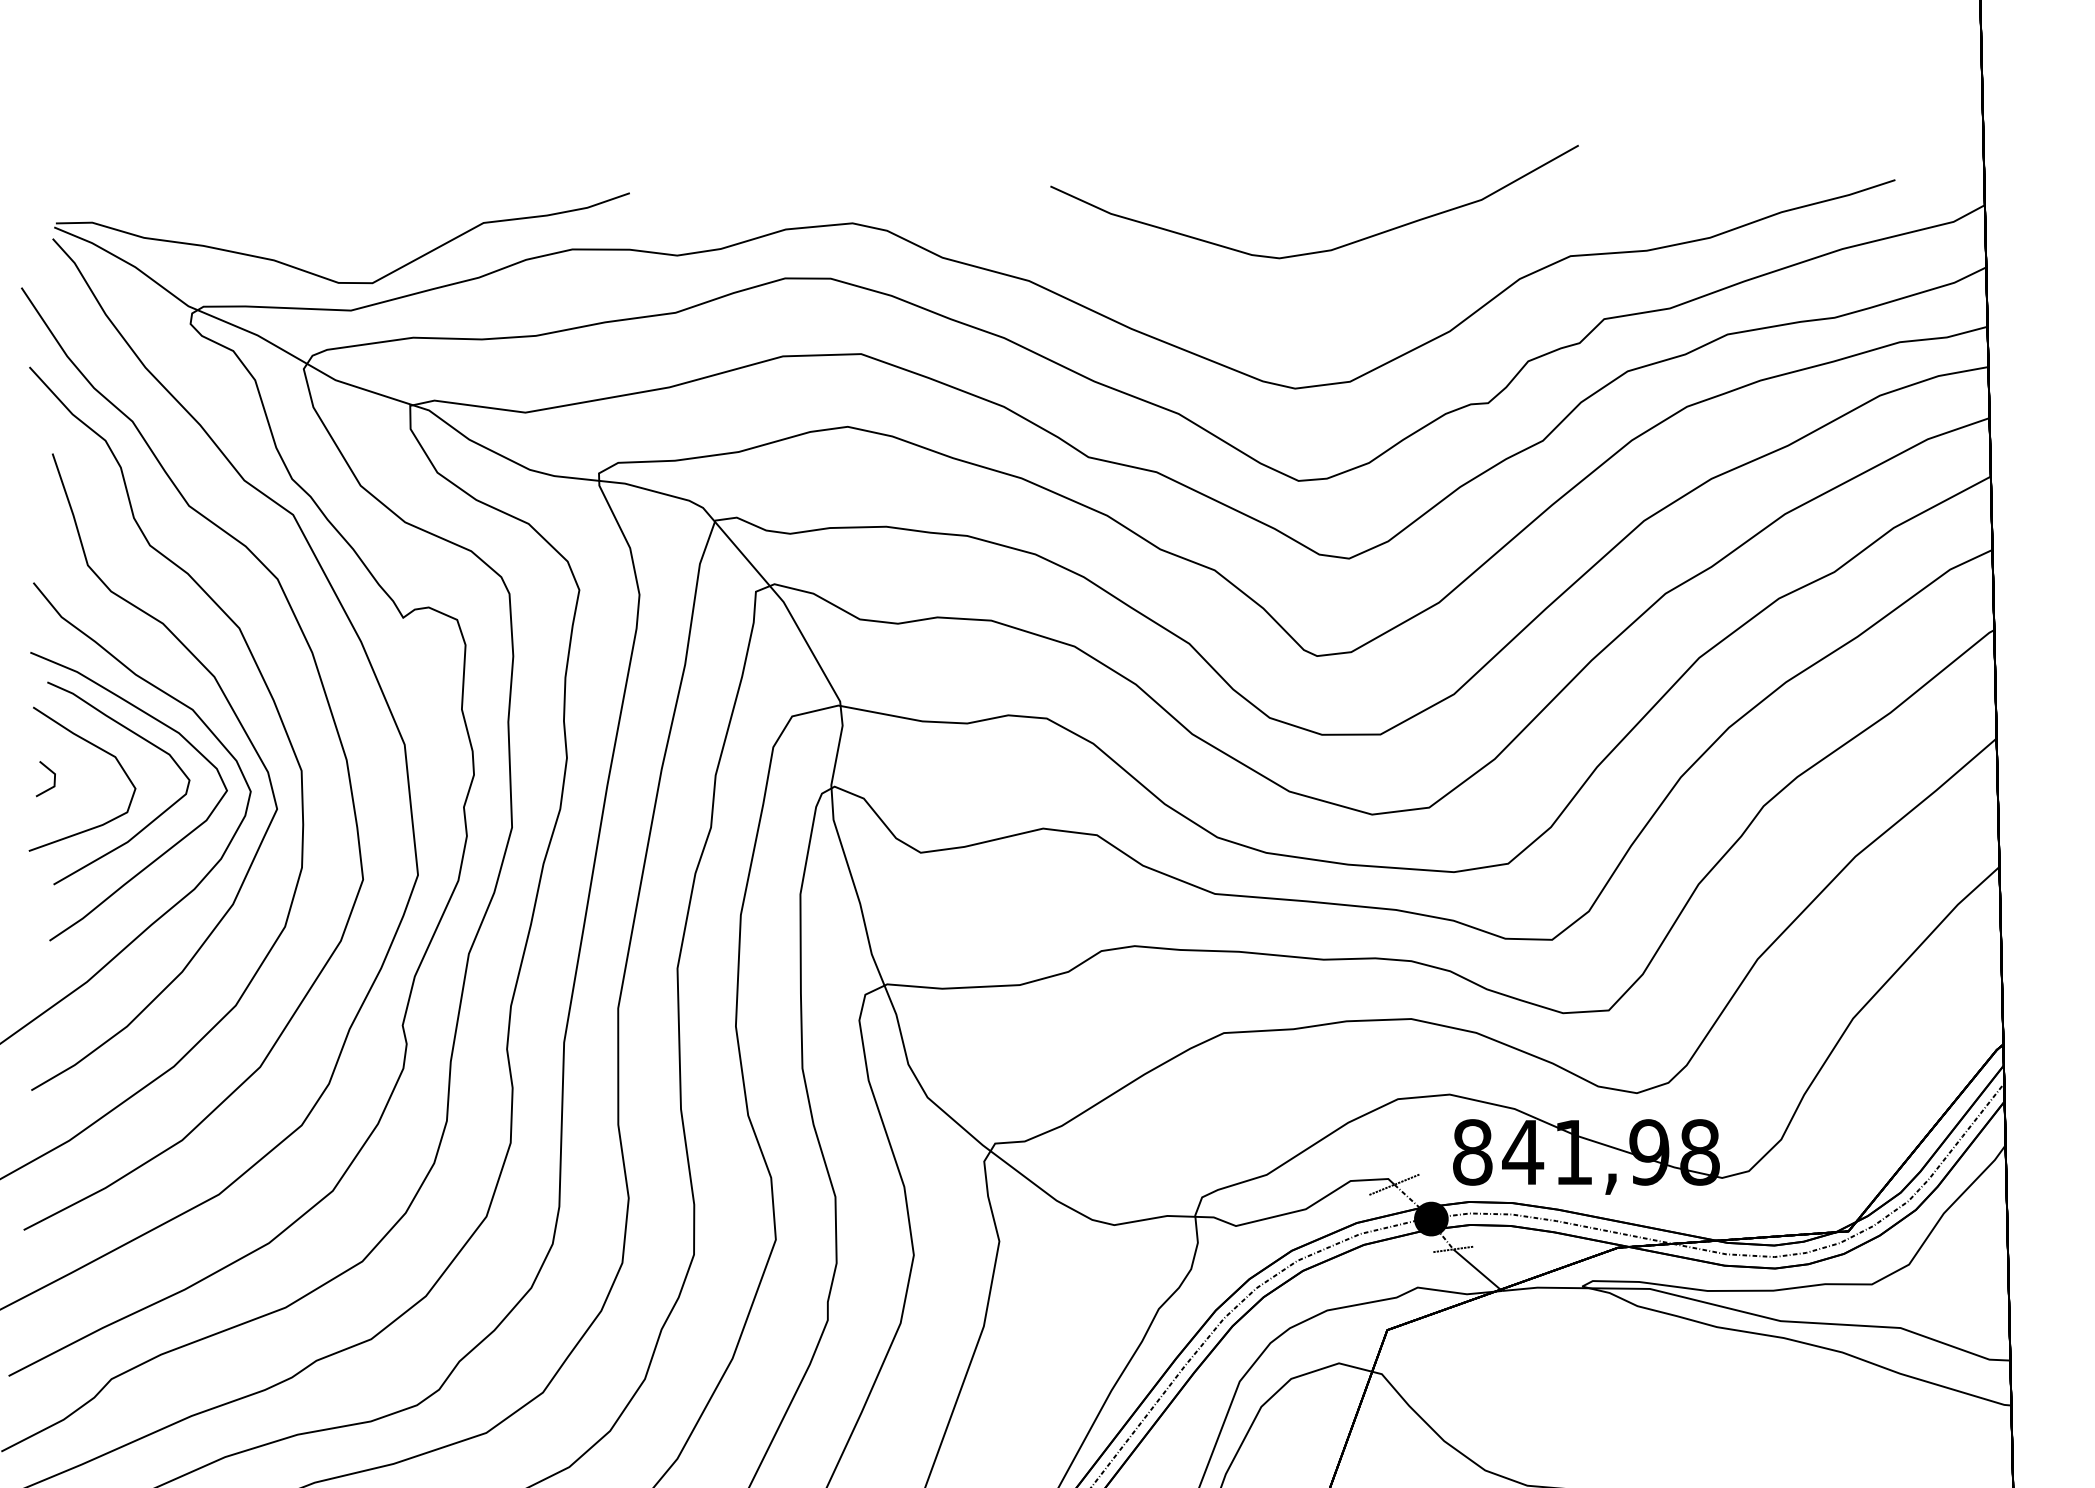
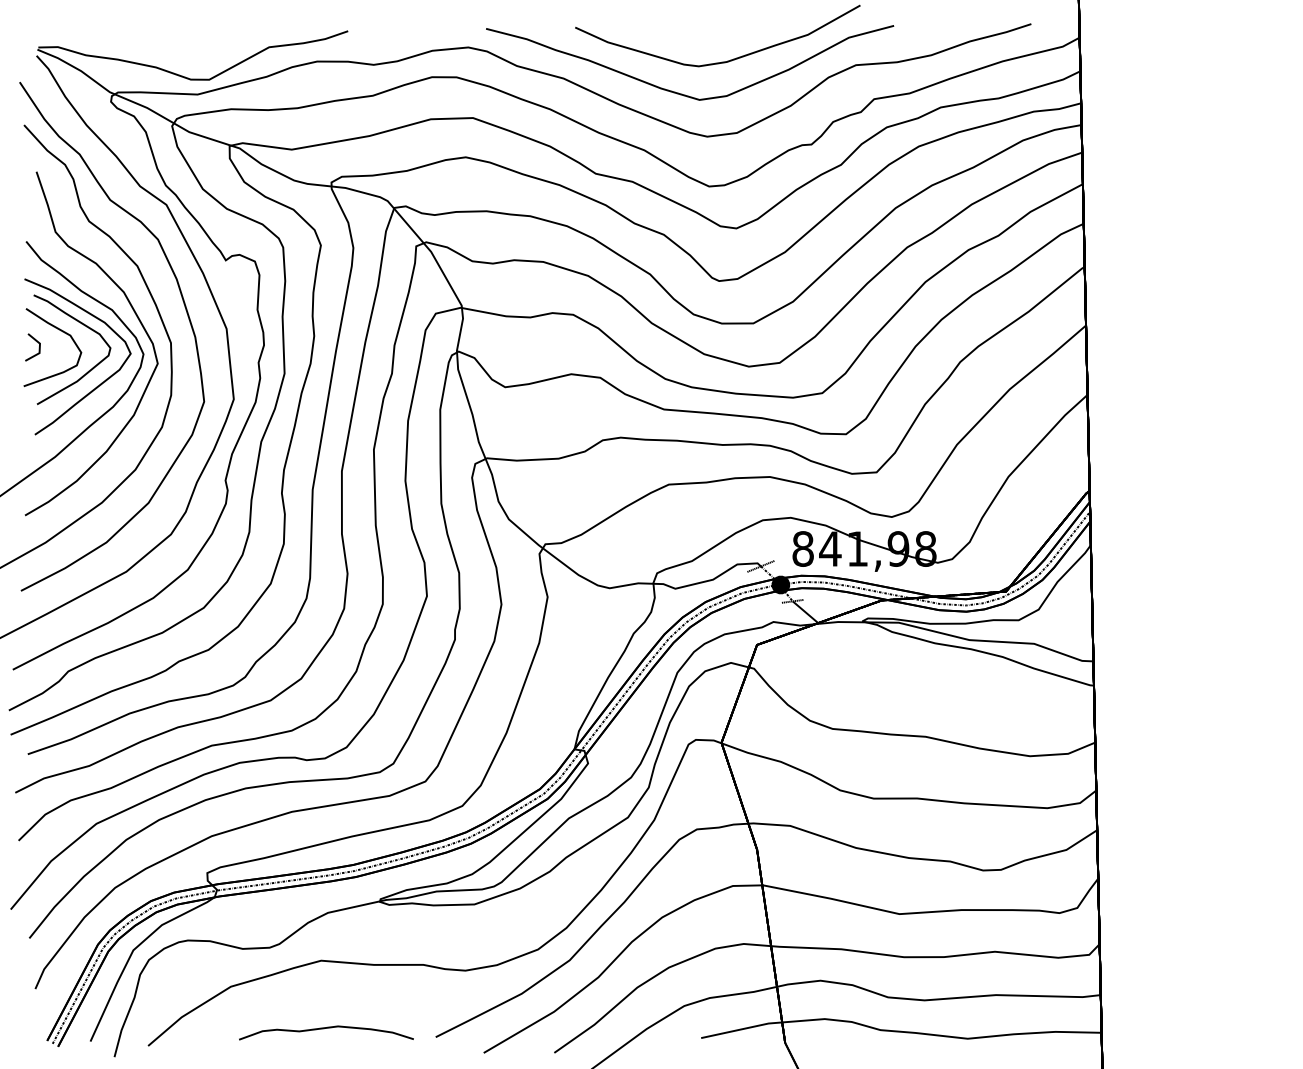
curve: (1249, 308) -> (682, 93), added
part: (45, 779) -> (32, 347), size x1.43

